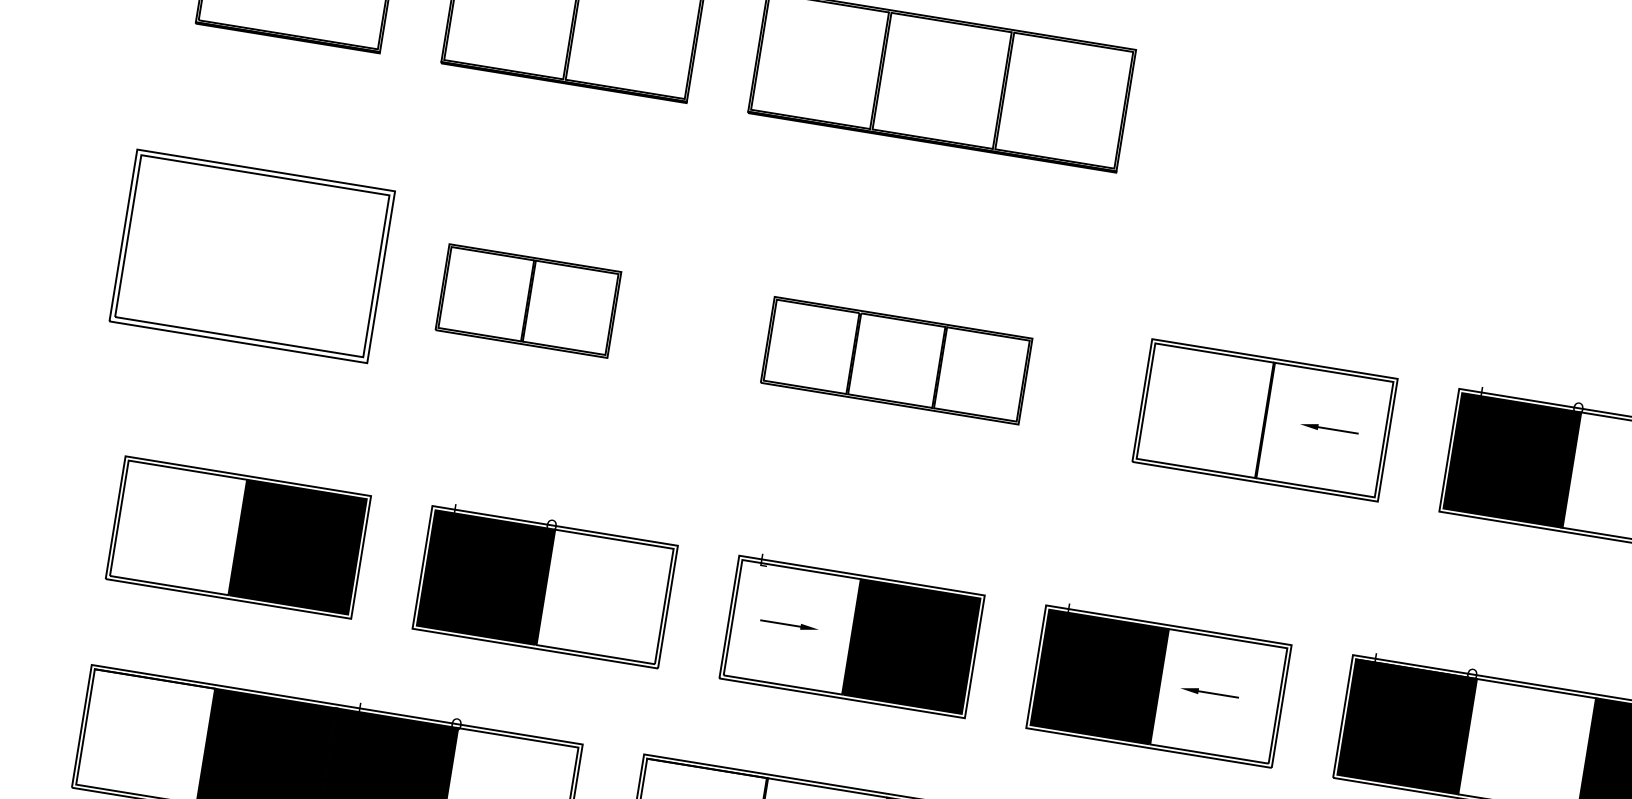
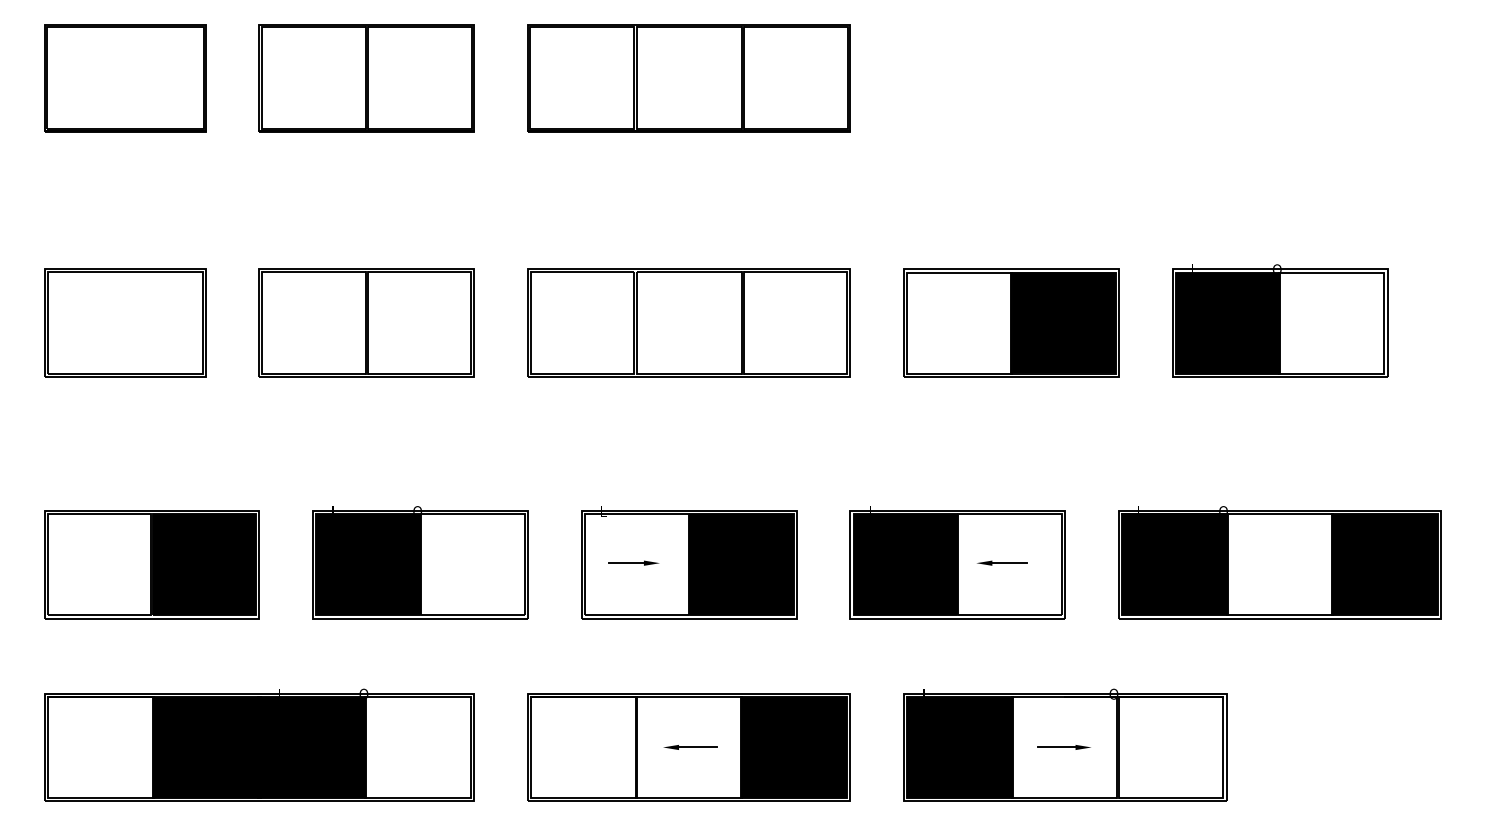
part: (252, 255) -> (125, 322), size x0.71
part: (528, 300) -> (366, 322), size x1.43
part: (896, 360) -> (688, 322), size x1.43
fill: (1324, 429) -> (1063, 322), added

